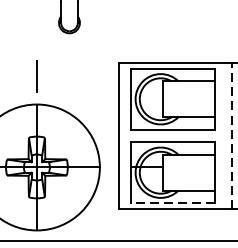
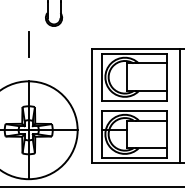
line: (36, 76) -> (28, 44), moved
line: (232, 135) -> (180, 105), dashed -> solid
line: (173, 203) -> (134, 158), dashed -> solid

